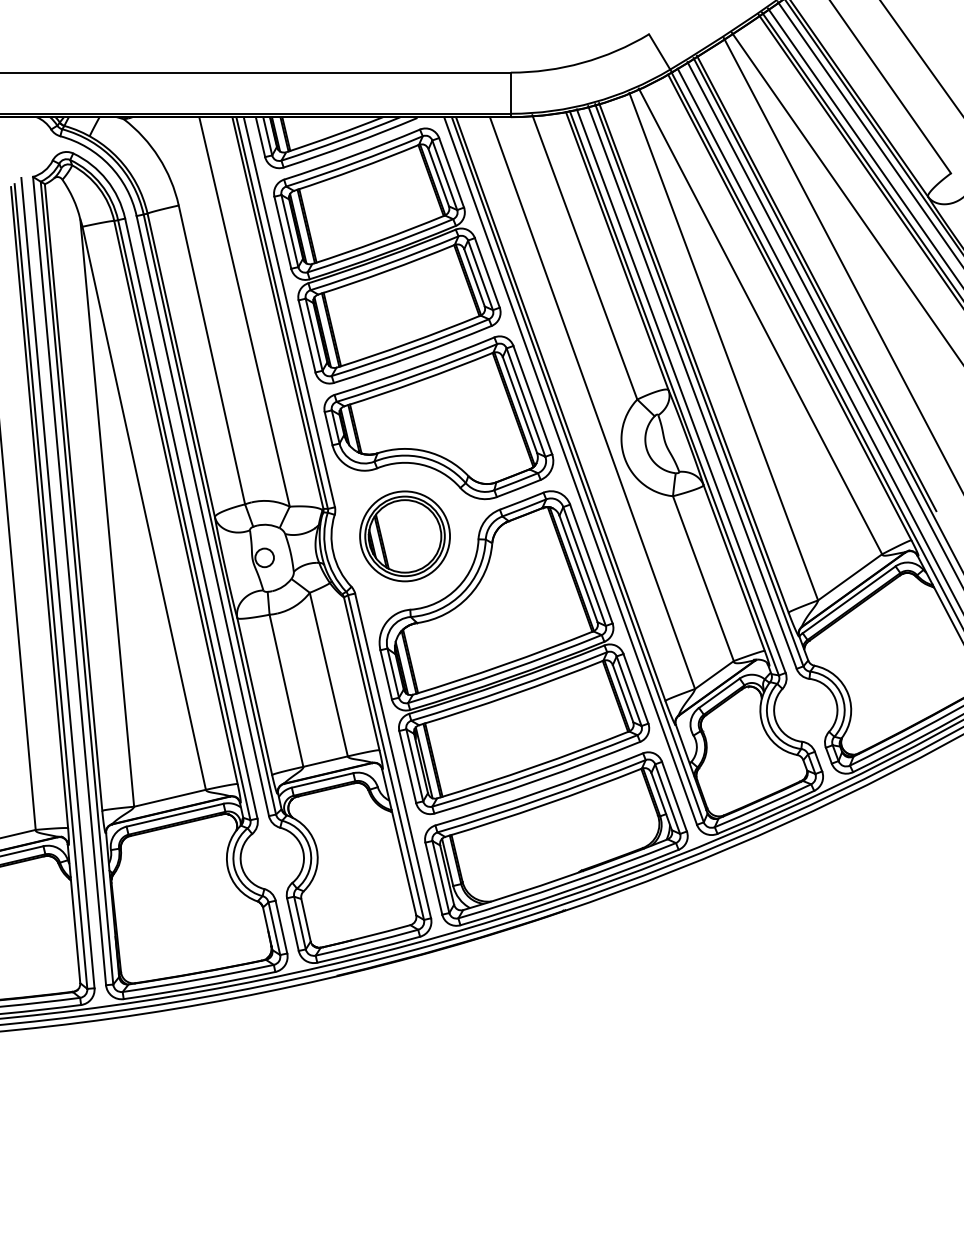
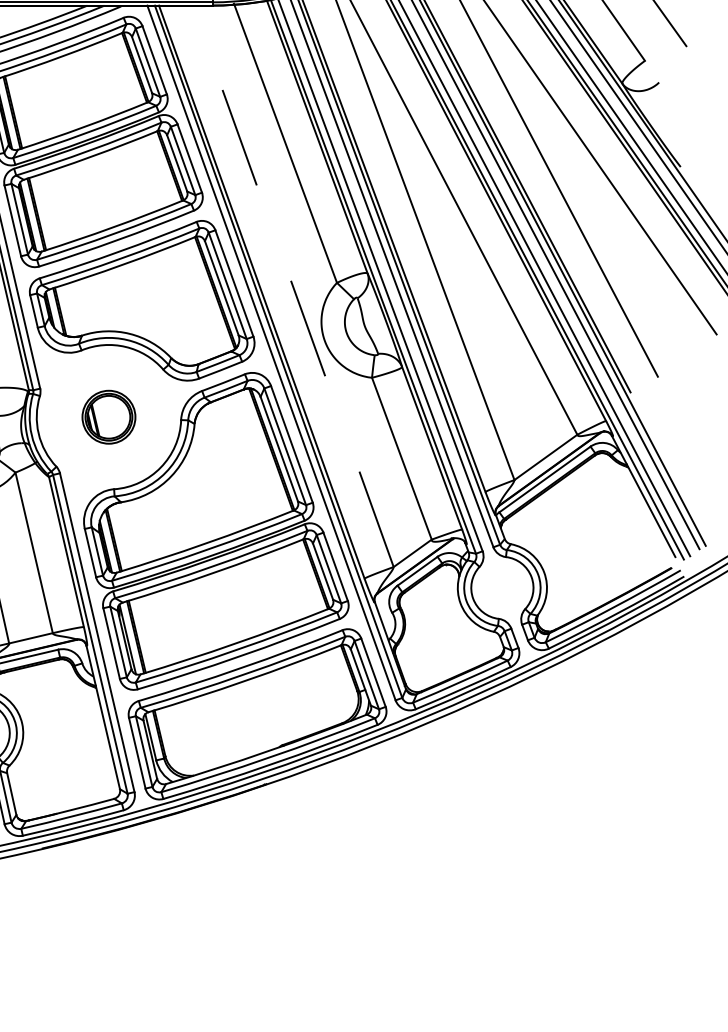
line: (592, 403) -> (293, 286), solid -> dashed
part: (404, 536) -> (108, 417), size x0.6

